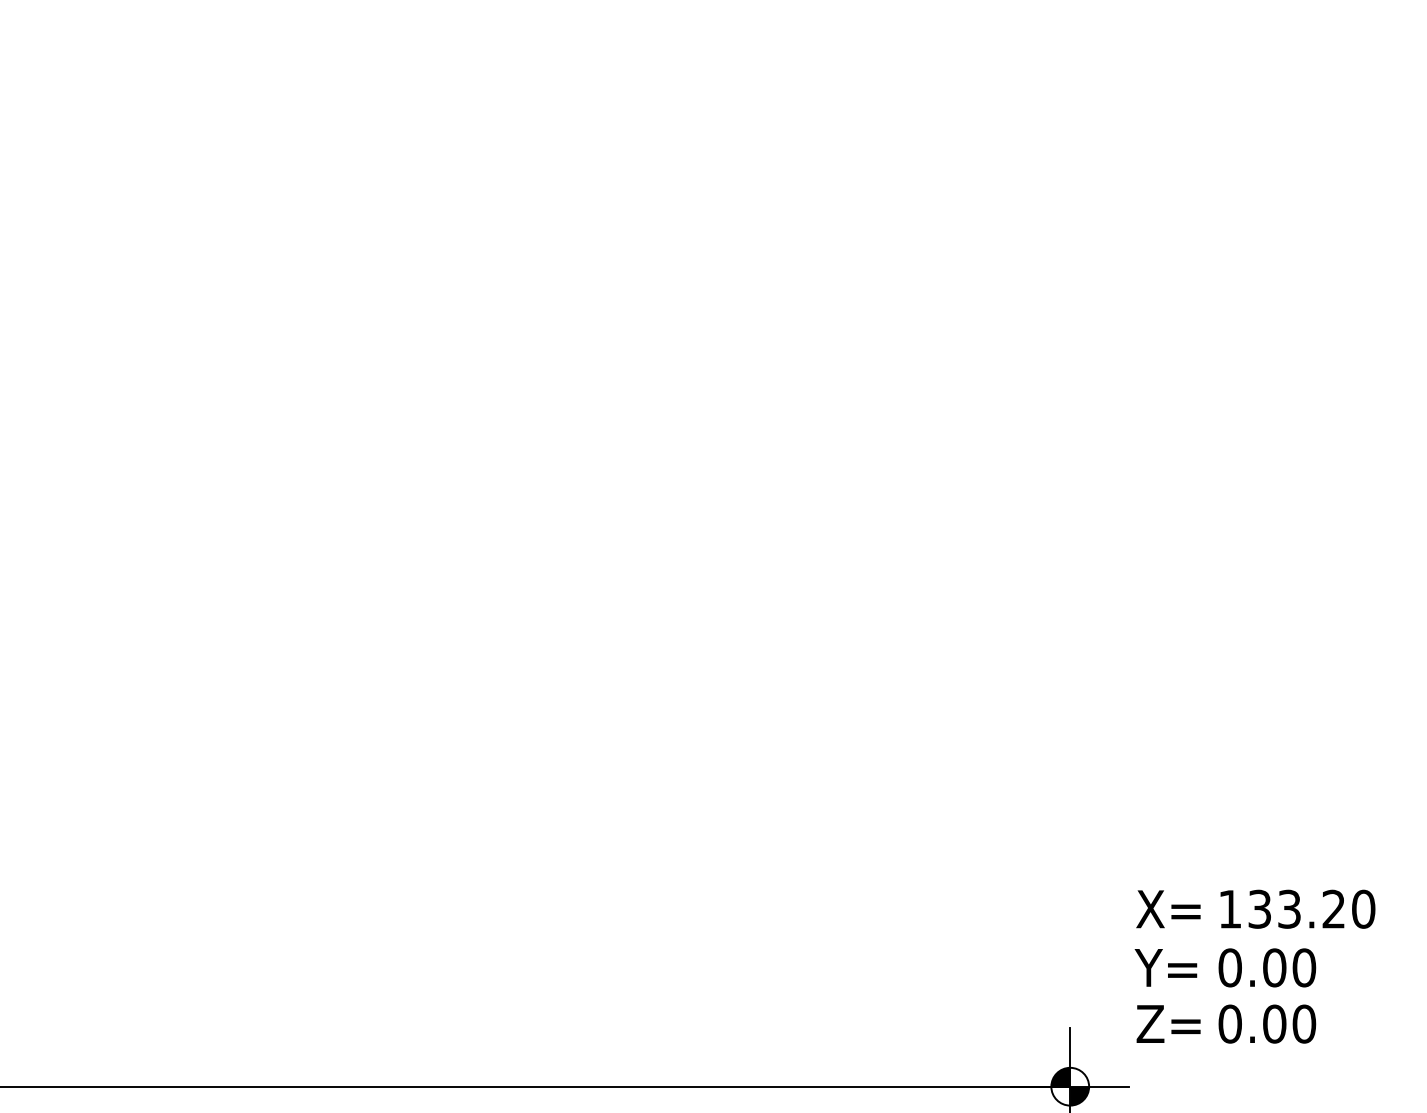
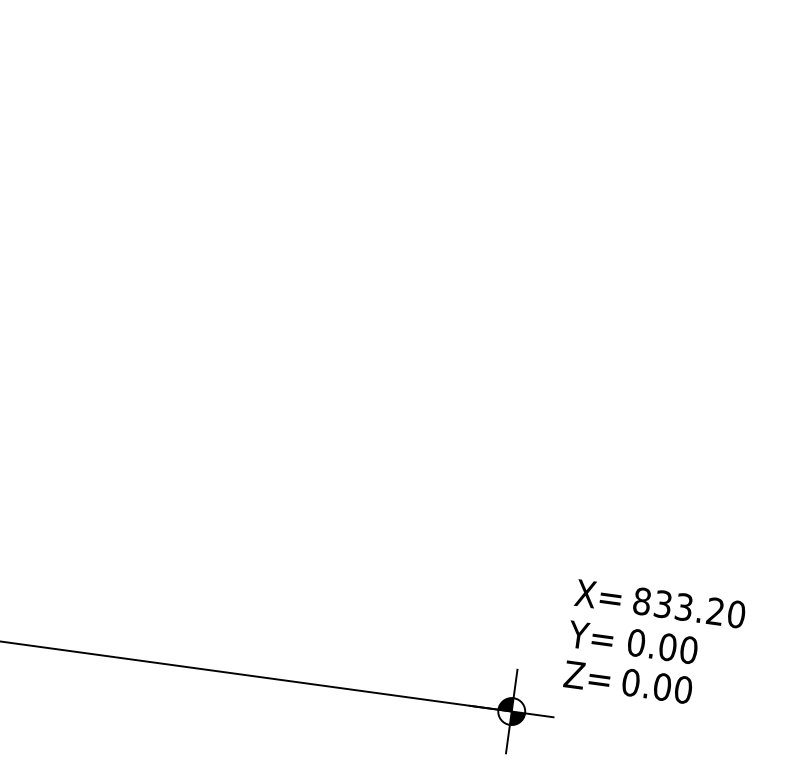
text: (1229, 908) -> (641, 600), 133.20 -> 833.20

